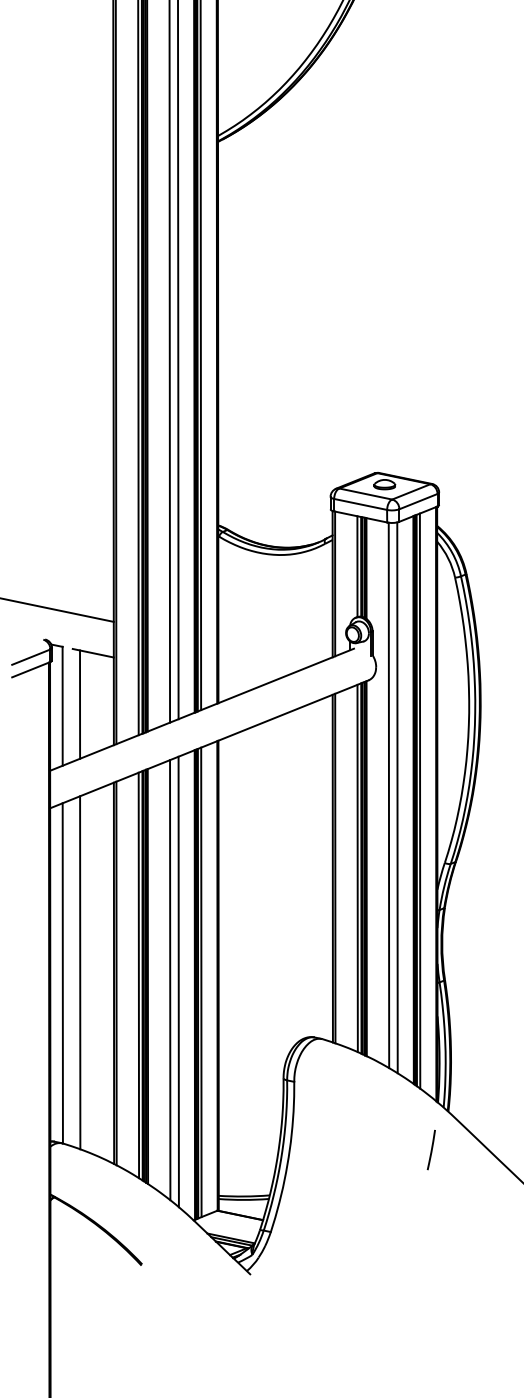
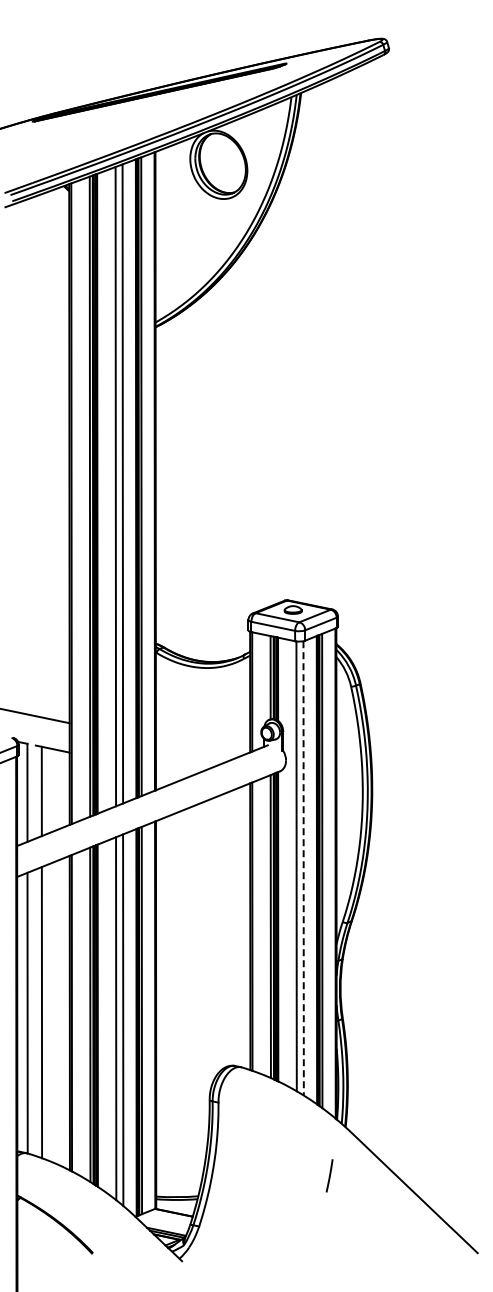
line: (397, 798) -> (303, 868), solid -> dashed
line: (431, 1149) -> (329, 1175), moved

